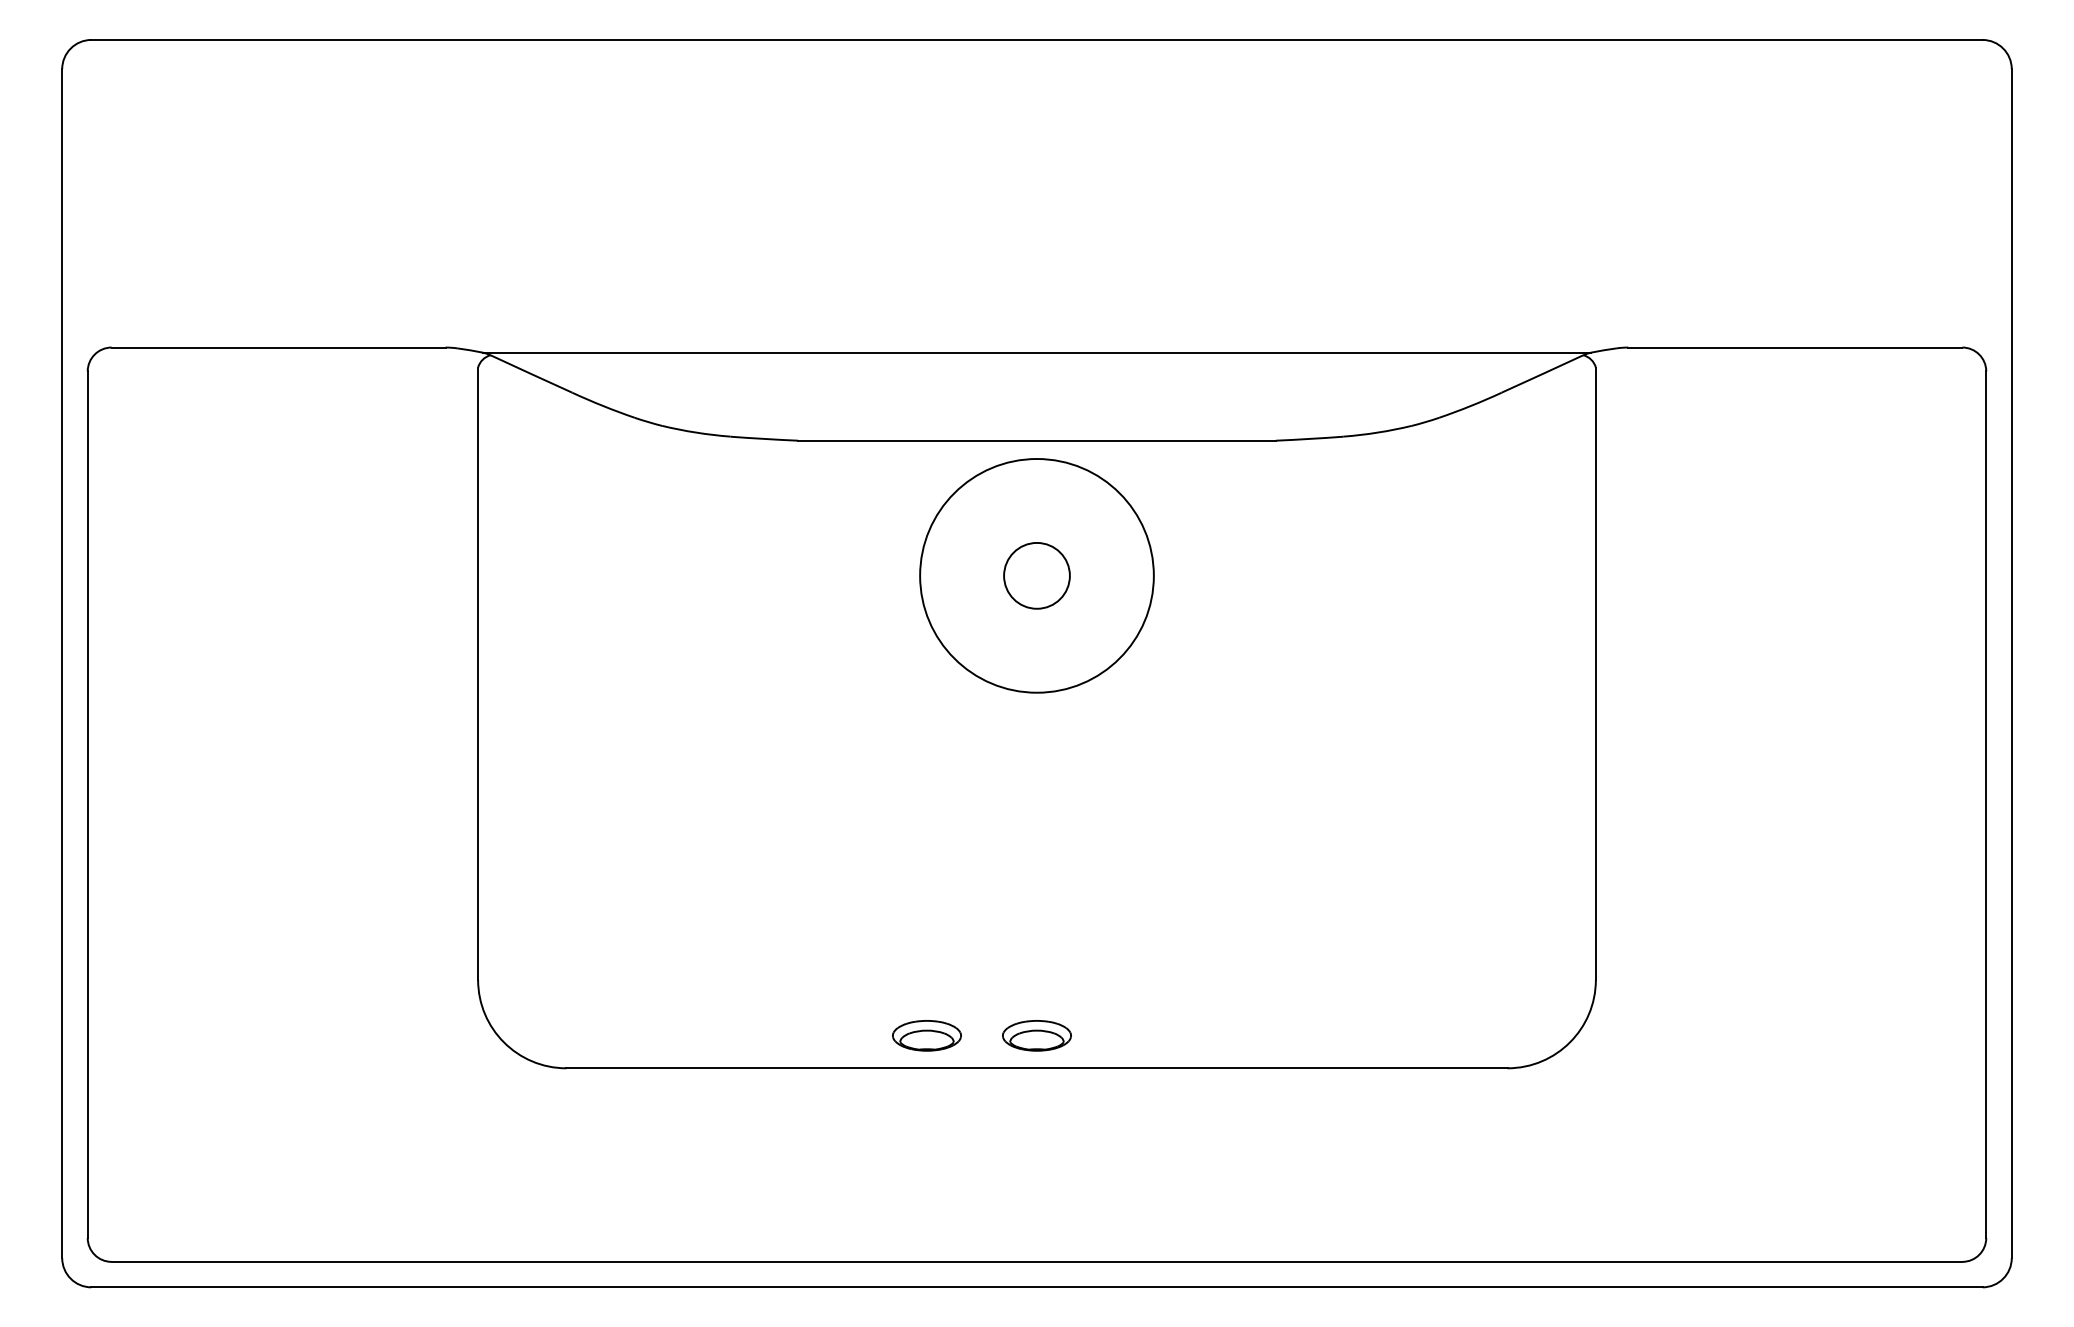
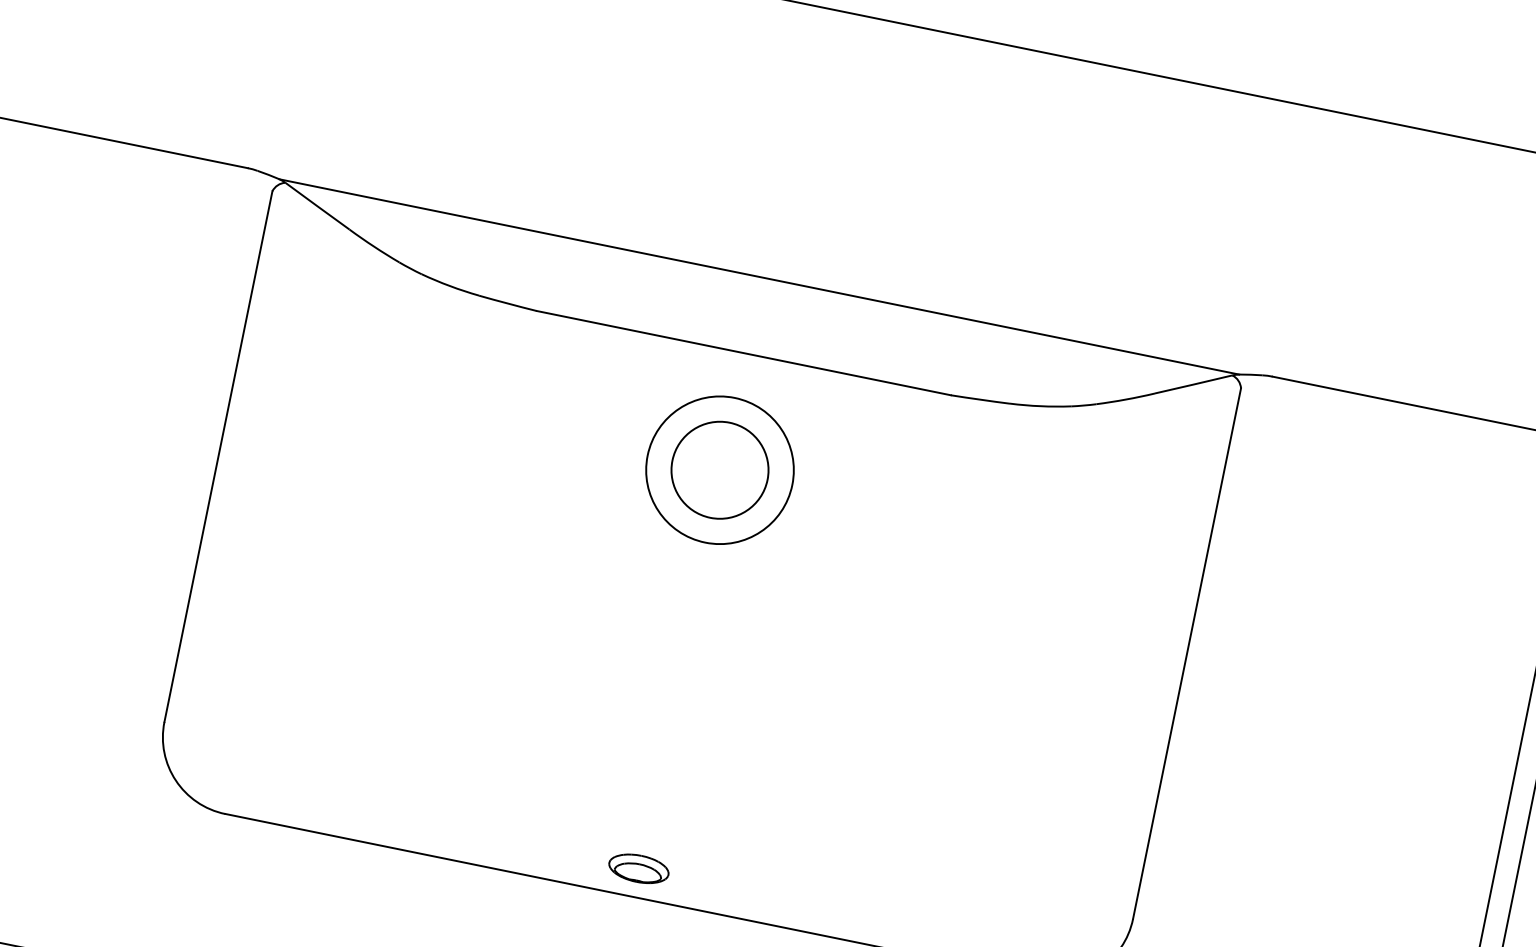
circle: (1036, 575) -> (719, 469), size x0.71
circle: (1036, 575) -> (719, 469), size x1.67
part: (926, 1035) -> (543, 849), removed

